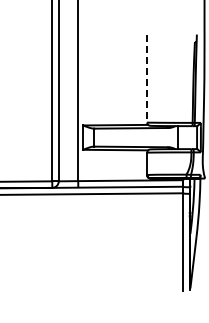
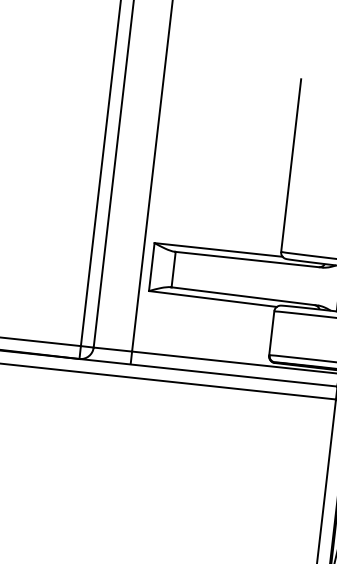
line: (147, 78) -> (291, 165), dashed -> solid

